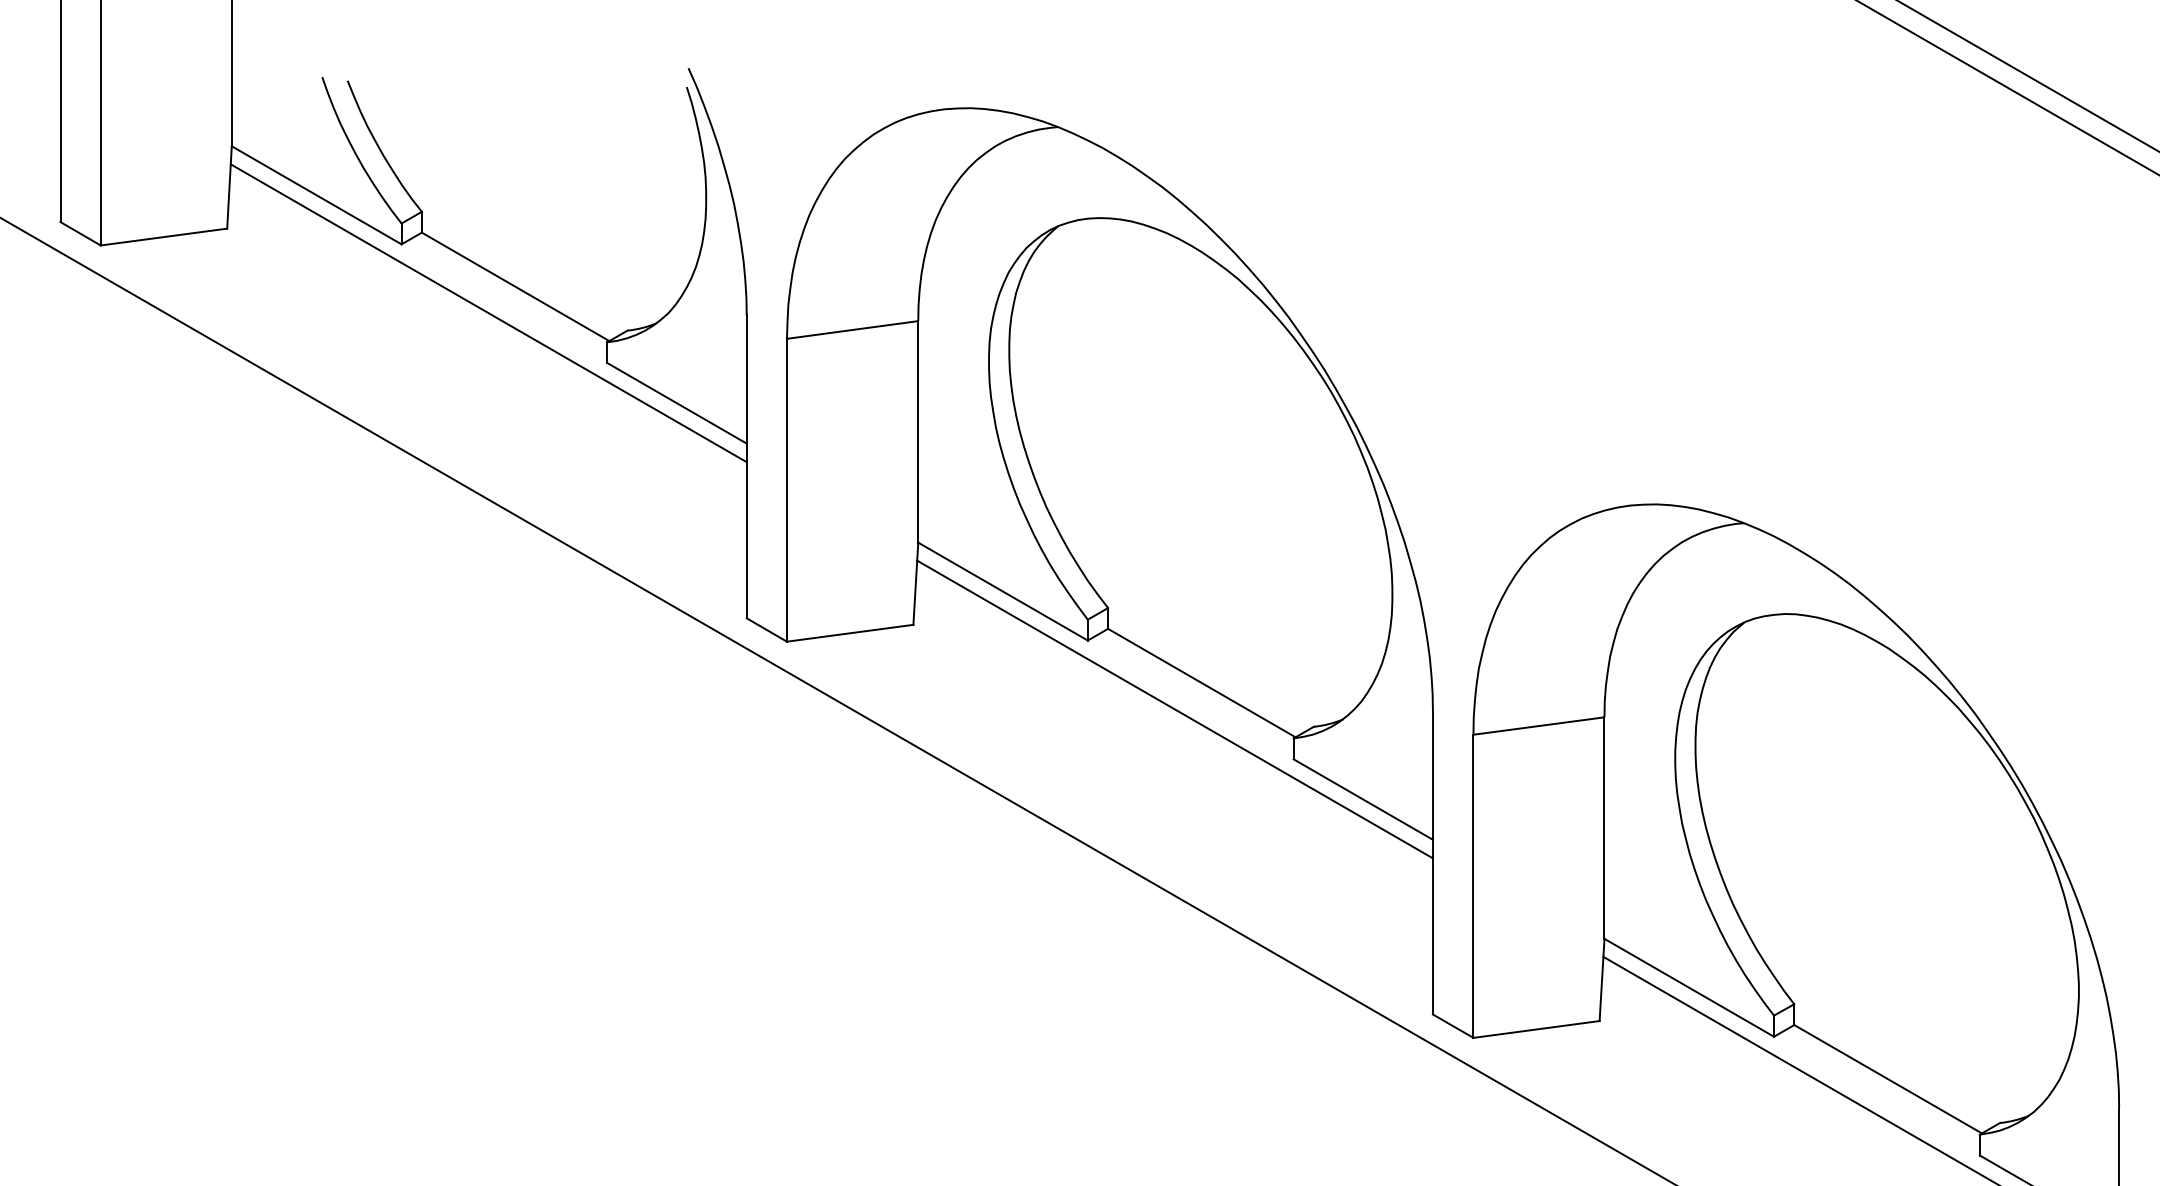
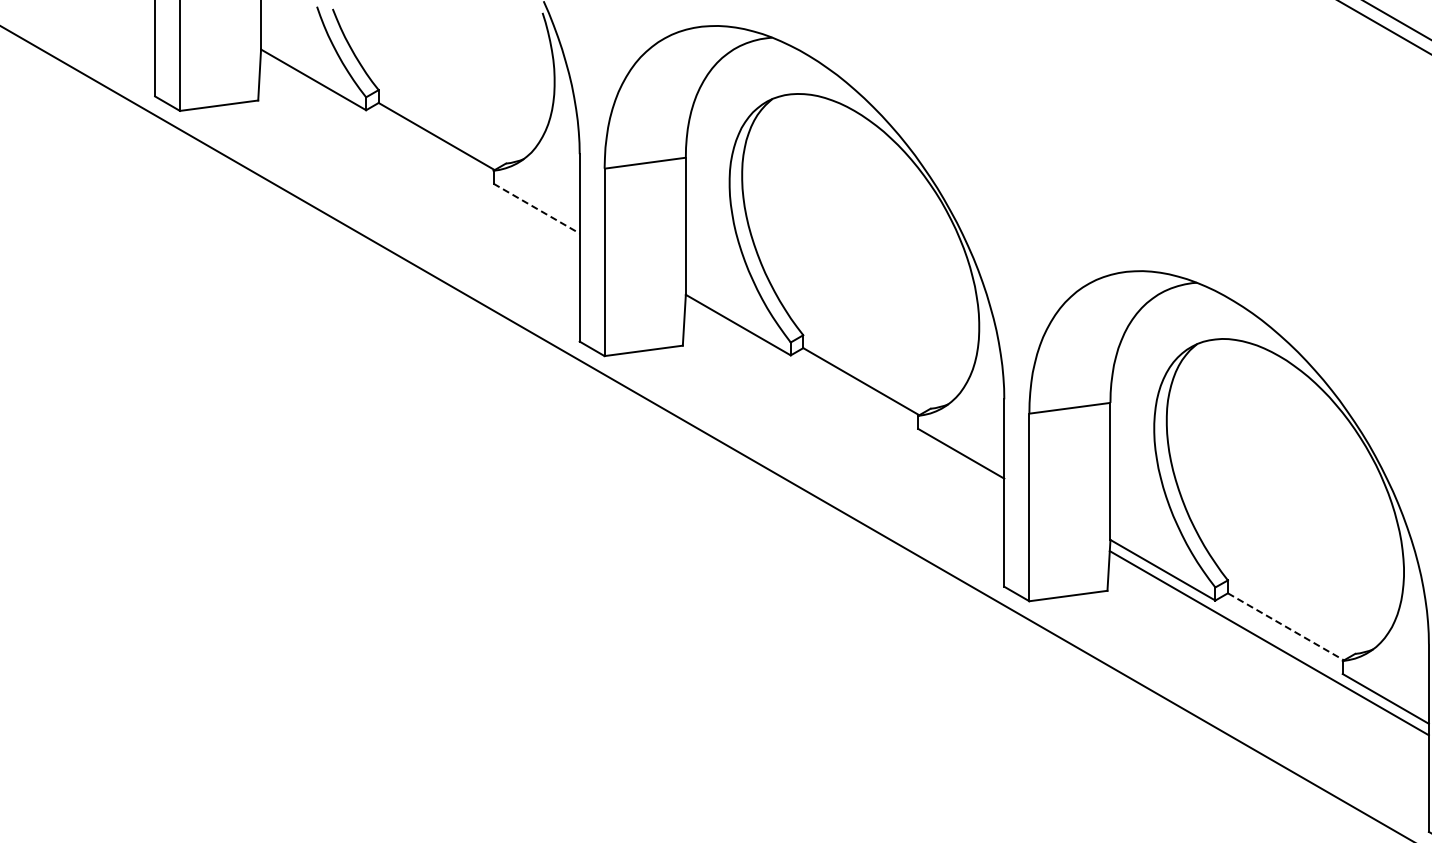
line: (487, 312) -> (419, 152), removed
line: (676, 403) -> (536, 208), solid -> dashed
line: (1174, 708) -> (844, 397), removed
line: (1888, 1080) -> (1286, 627), solid -> dashed

